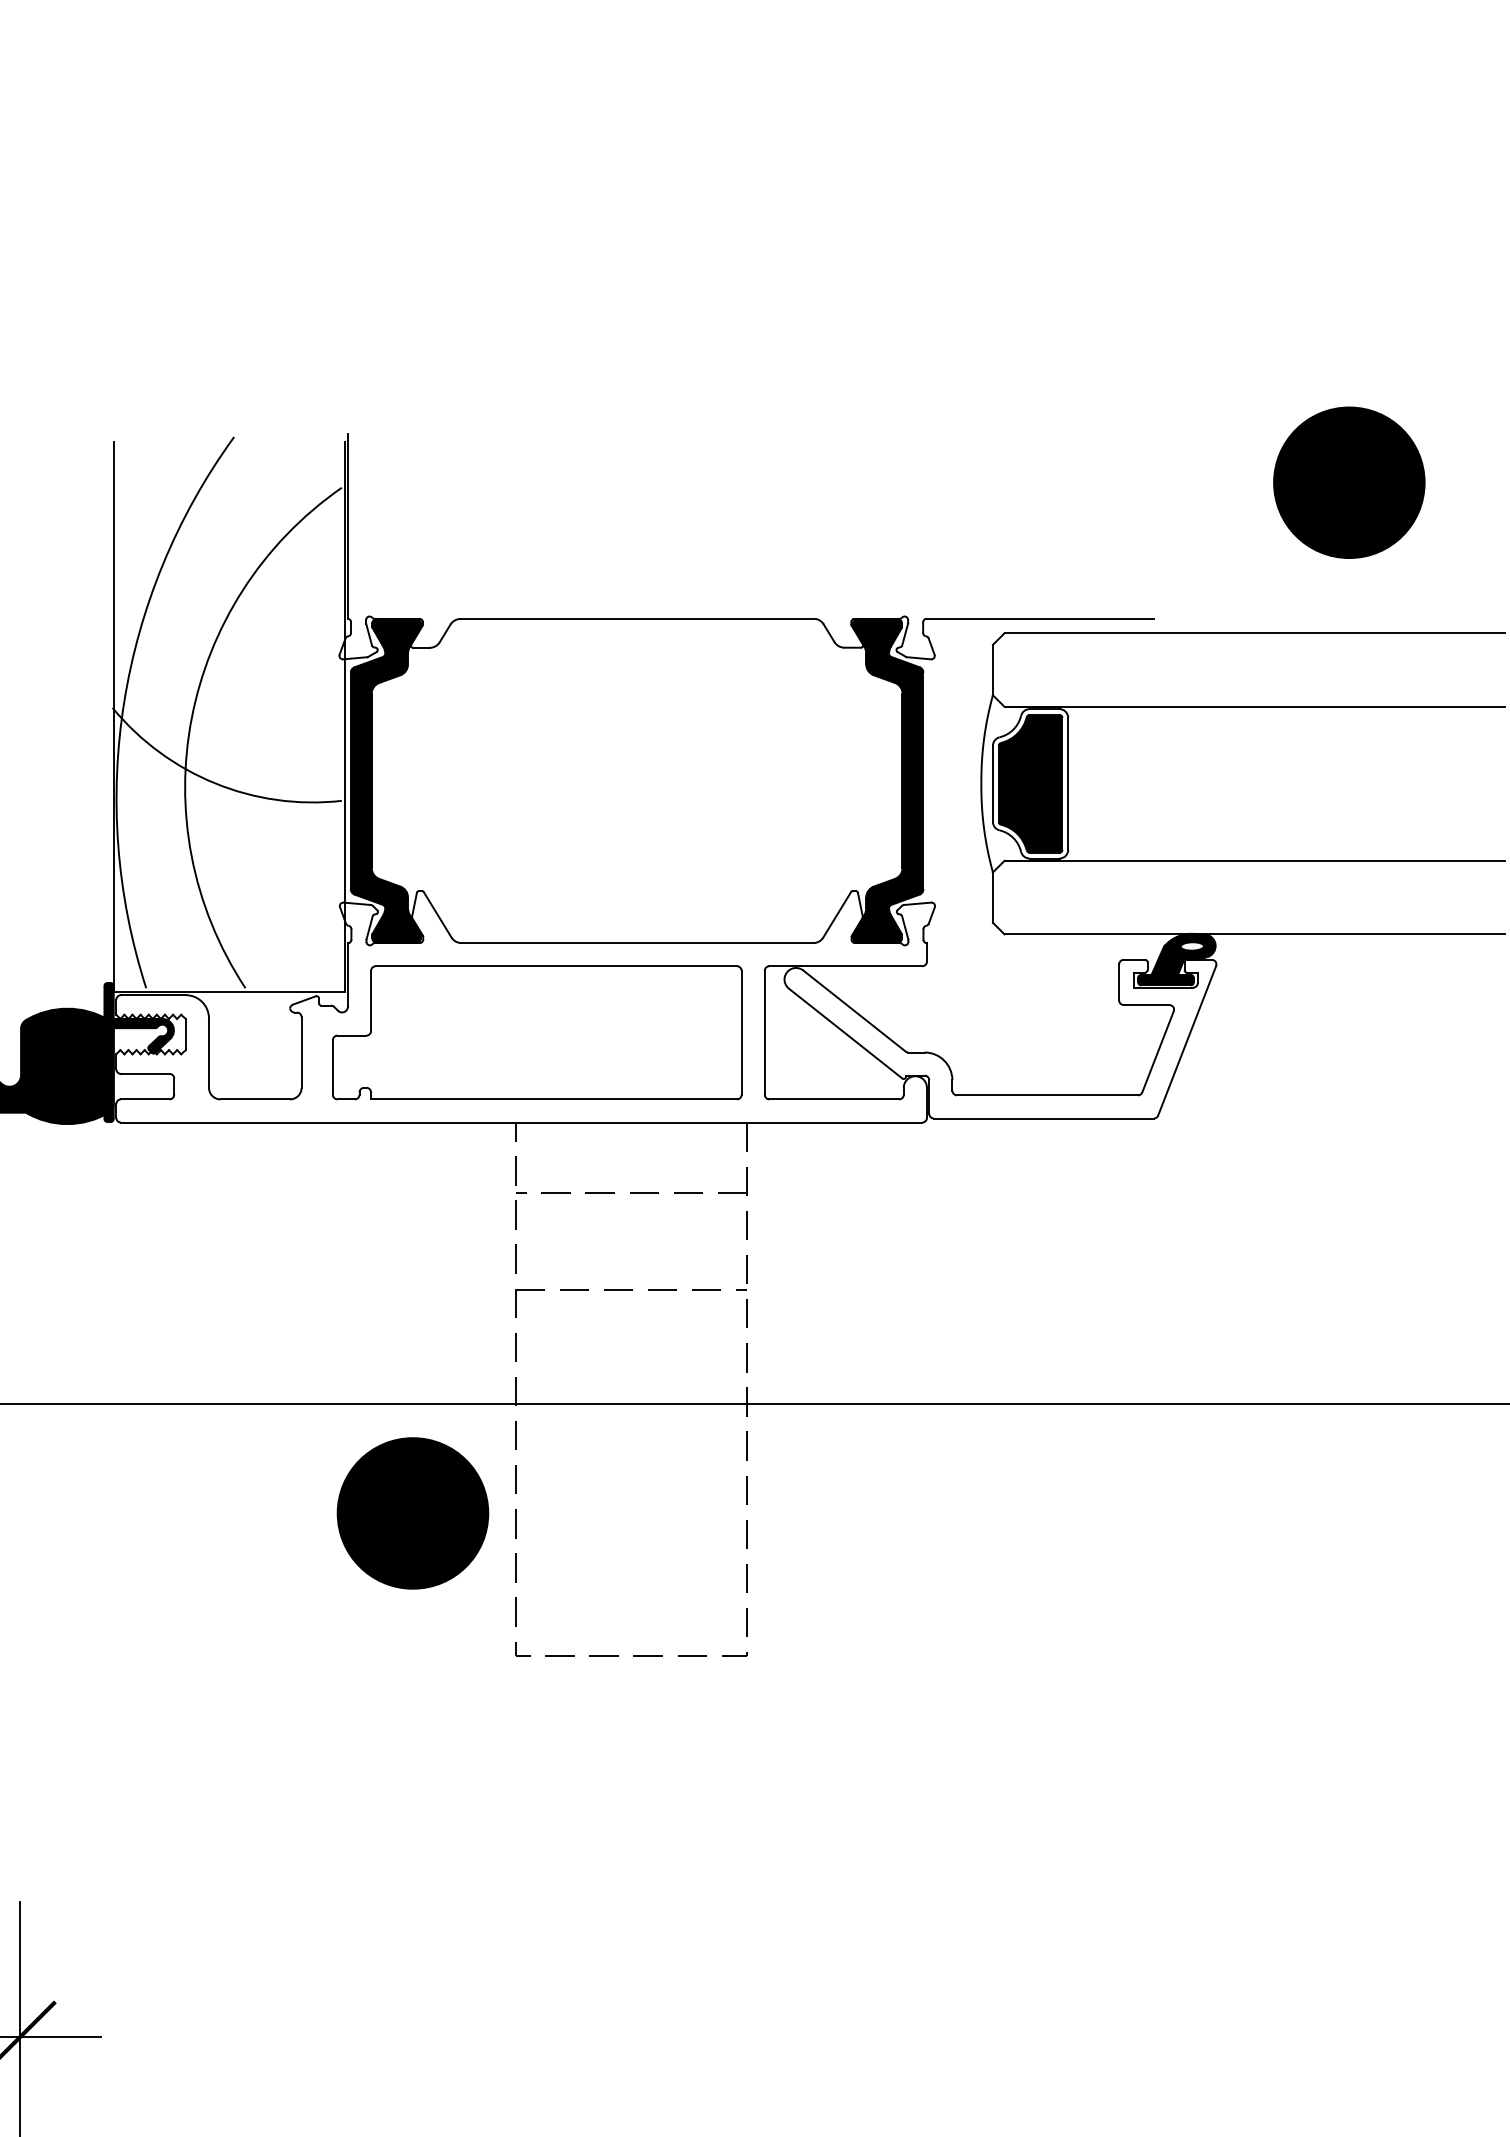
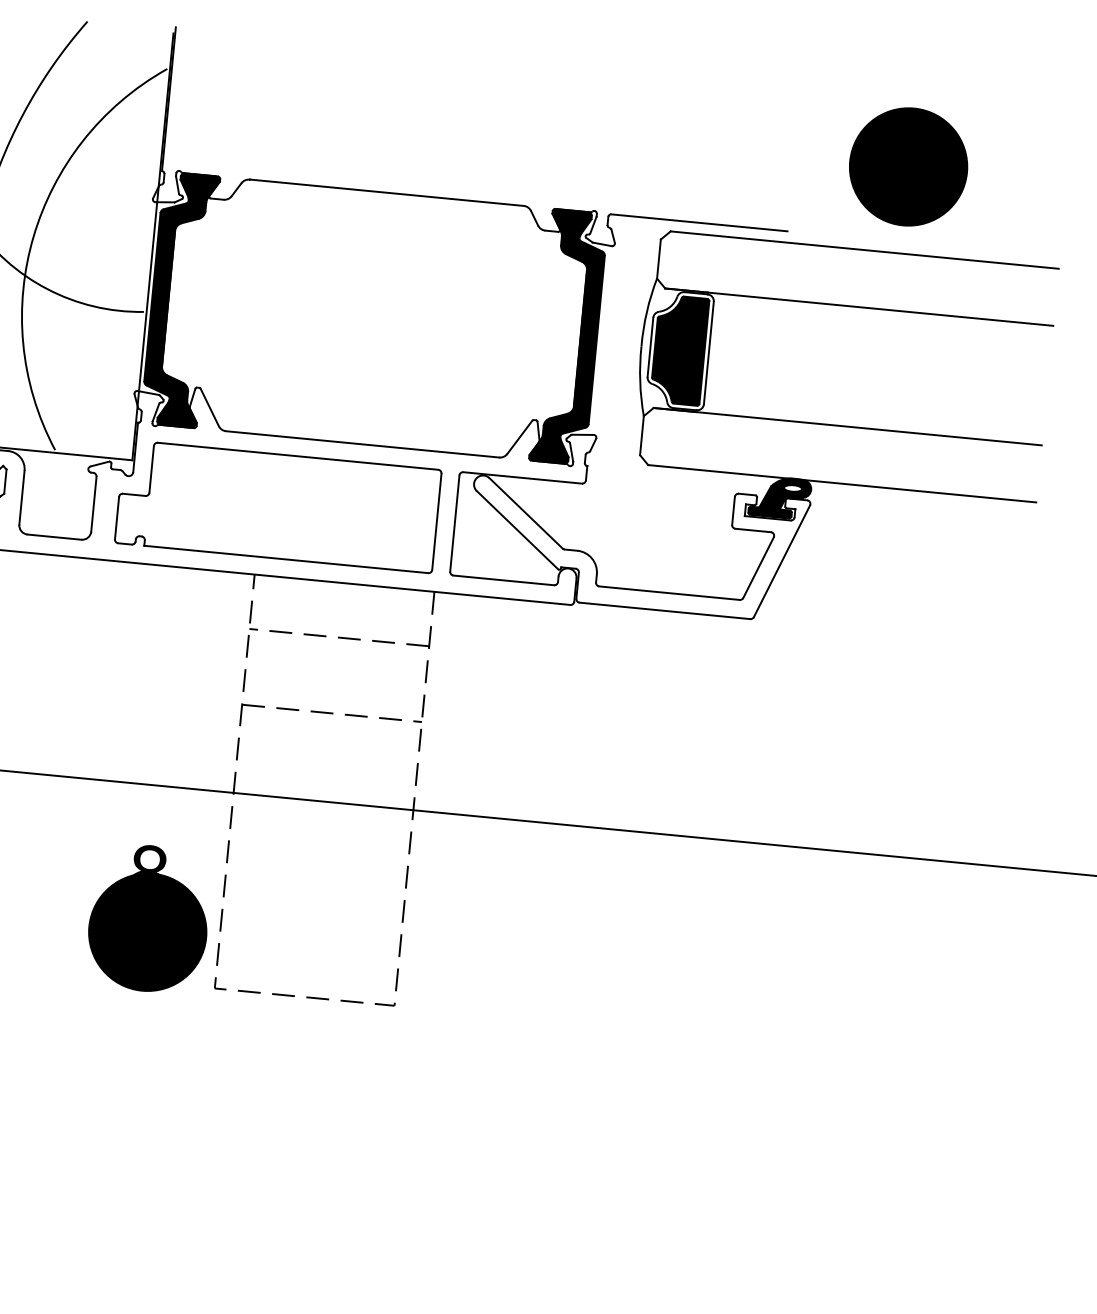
part: (1349, 482) -> (908, 166), moved
part: (412, 1513) -> (147, 932), moved

